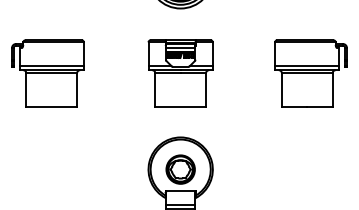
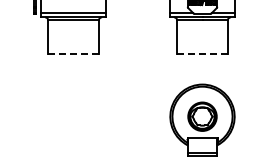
line: (52, 107) -> (74, 54), solid -> dashed
line: (181, 107) -> (203, 54), solid -> dashed

